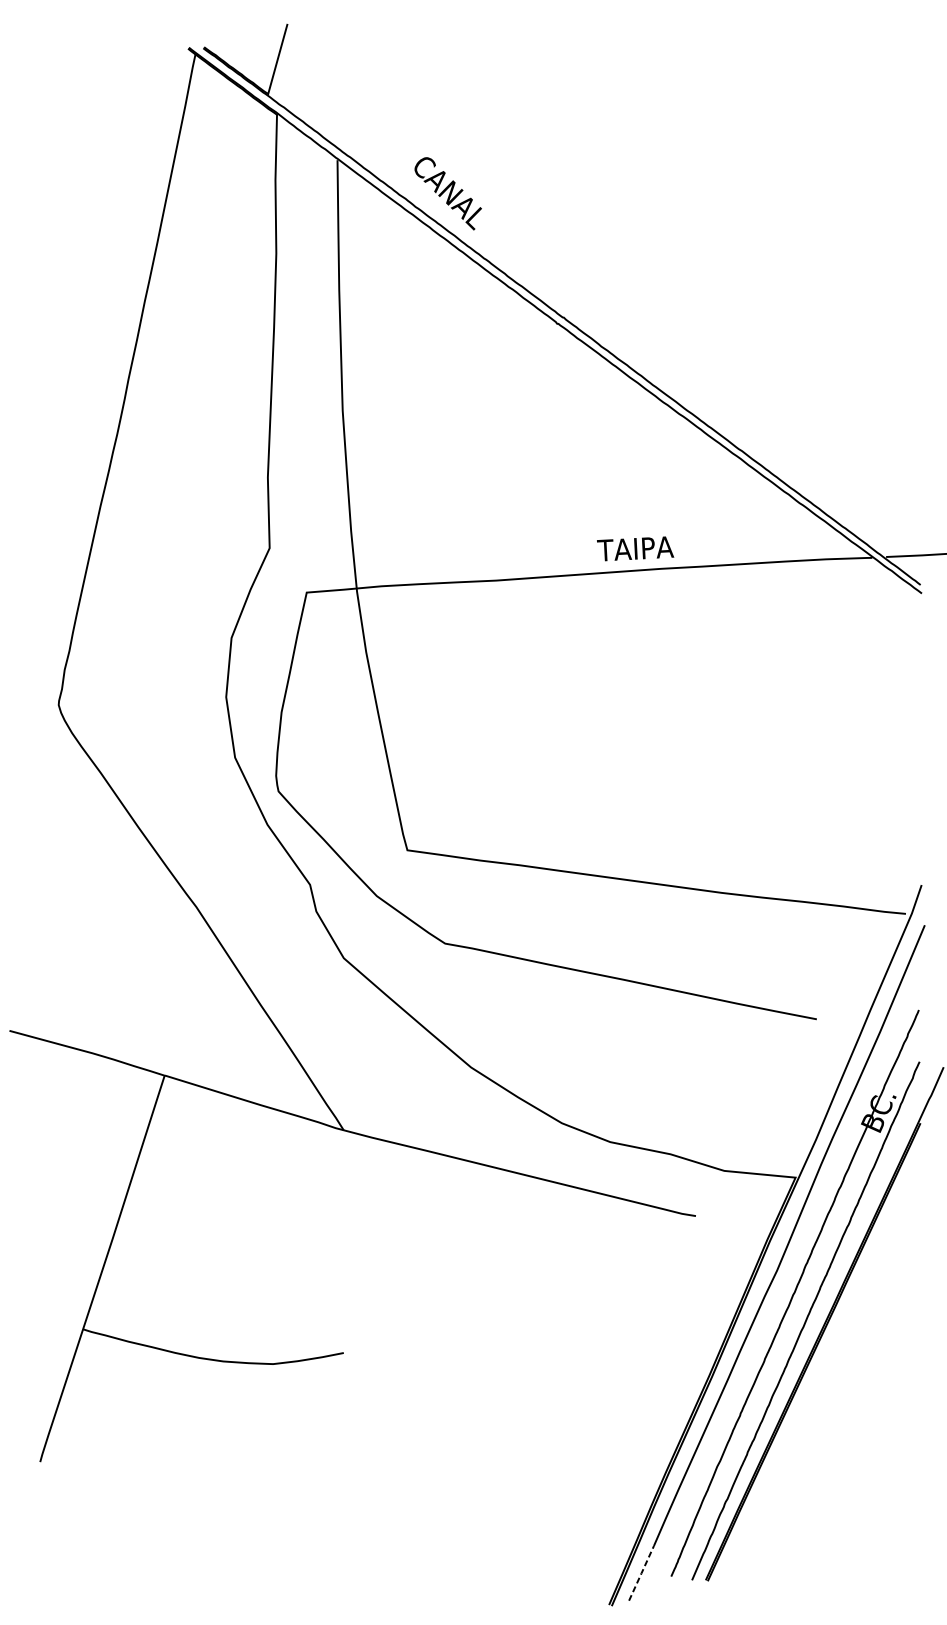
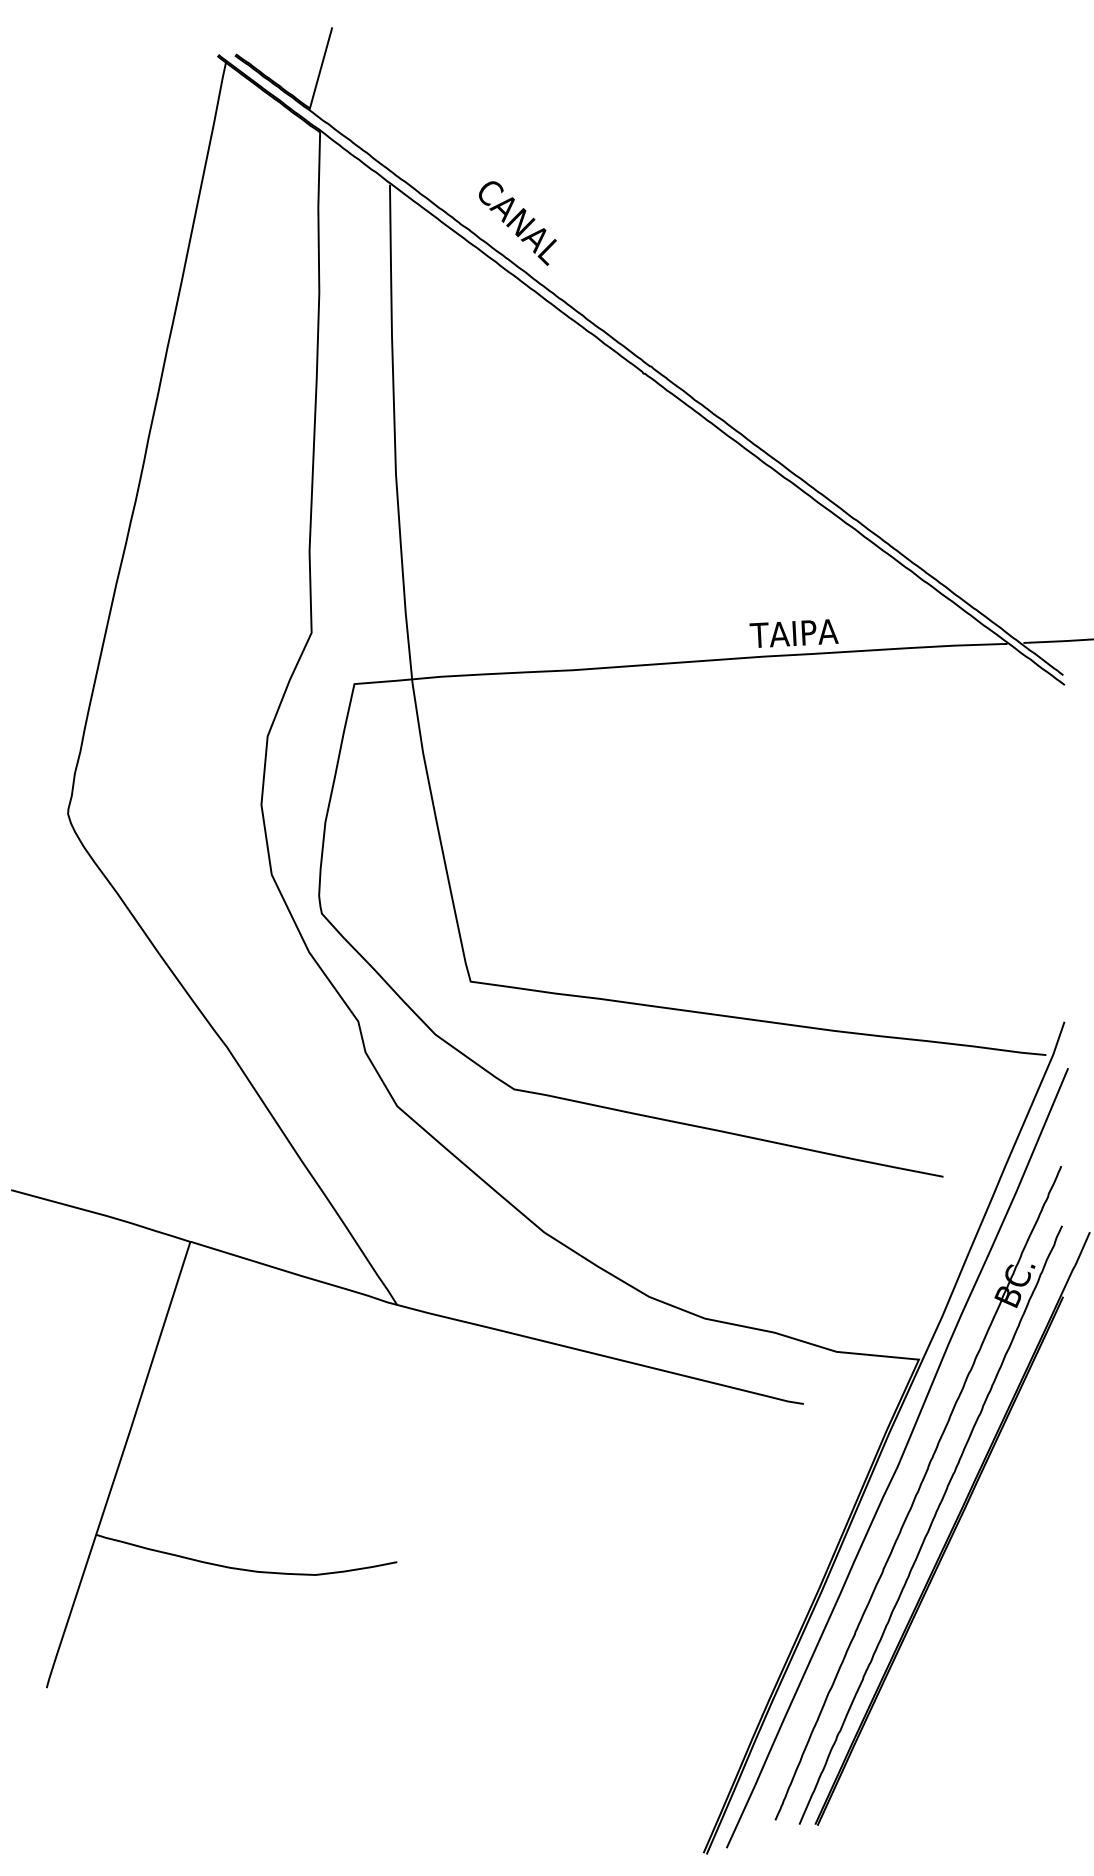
text: (635, 548) -> (793, 633), moved
line: (641, 1573) -> (741, 1816), dashed -> solid

